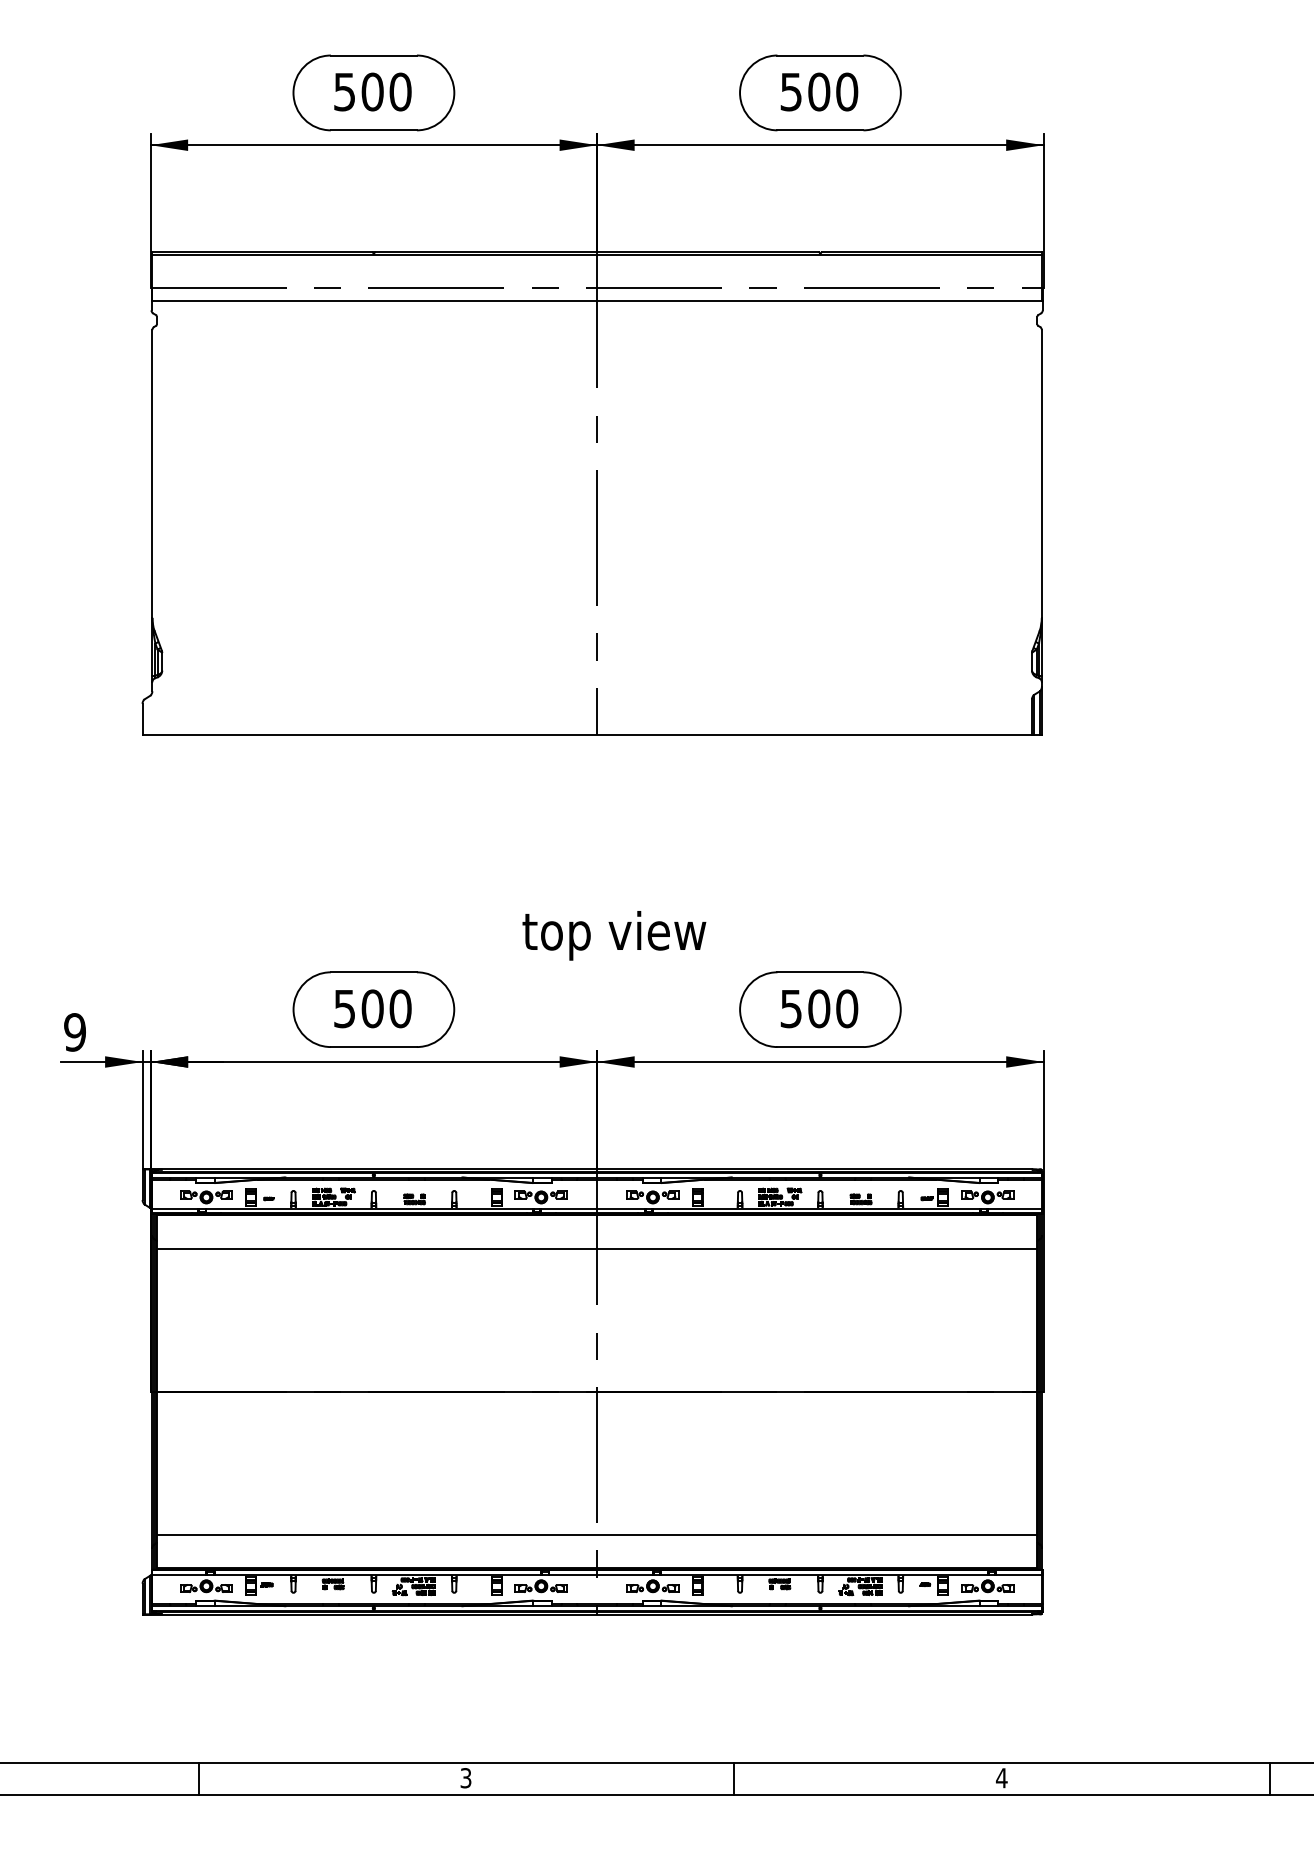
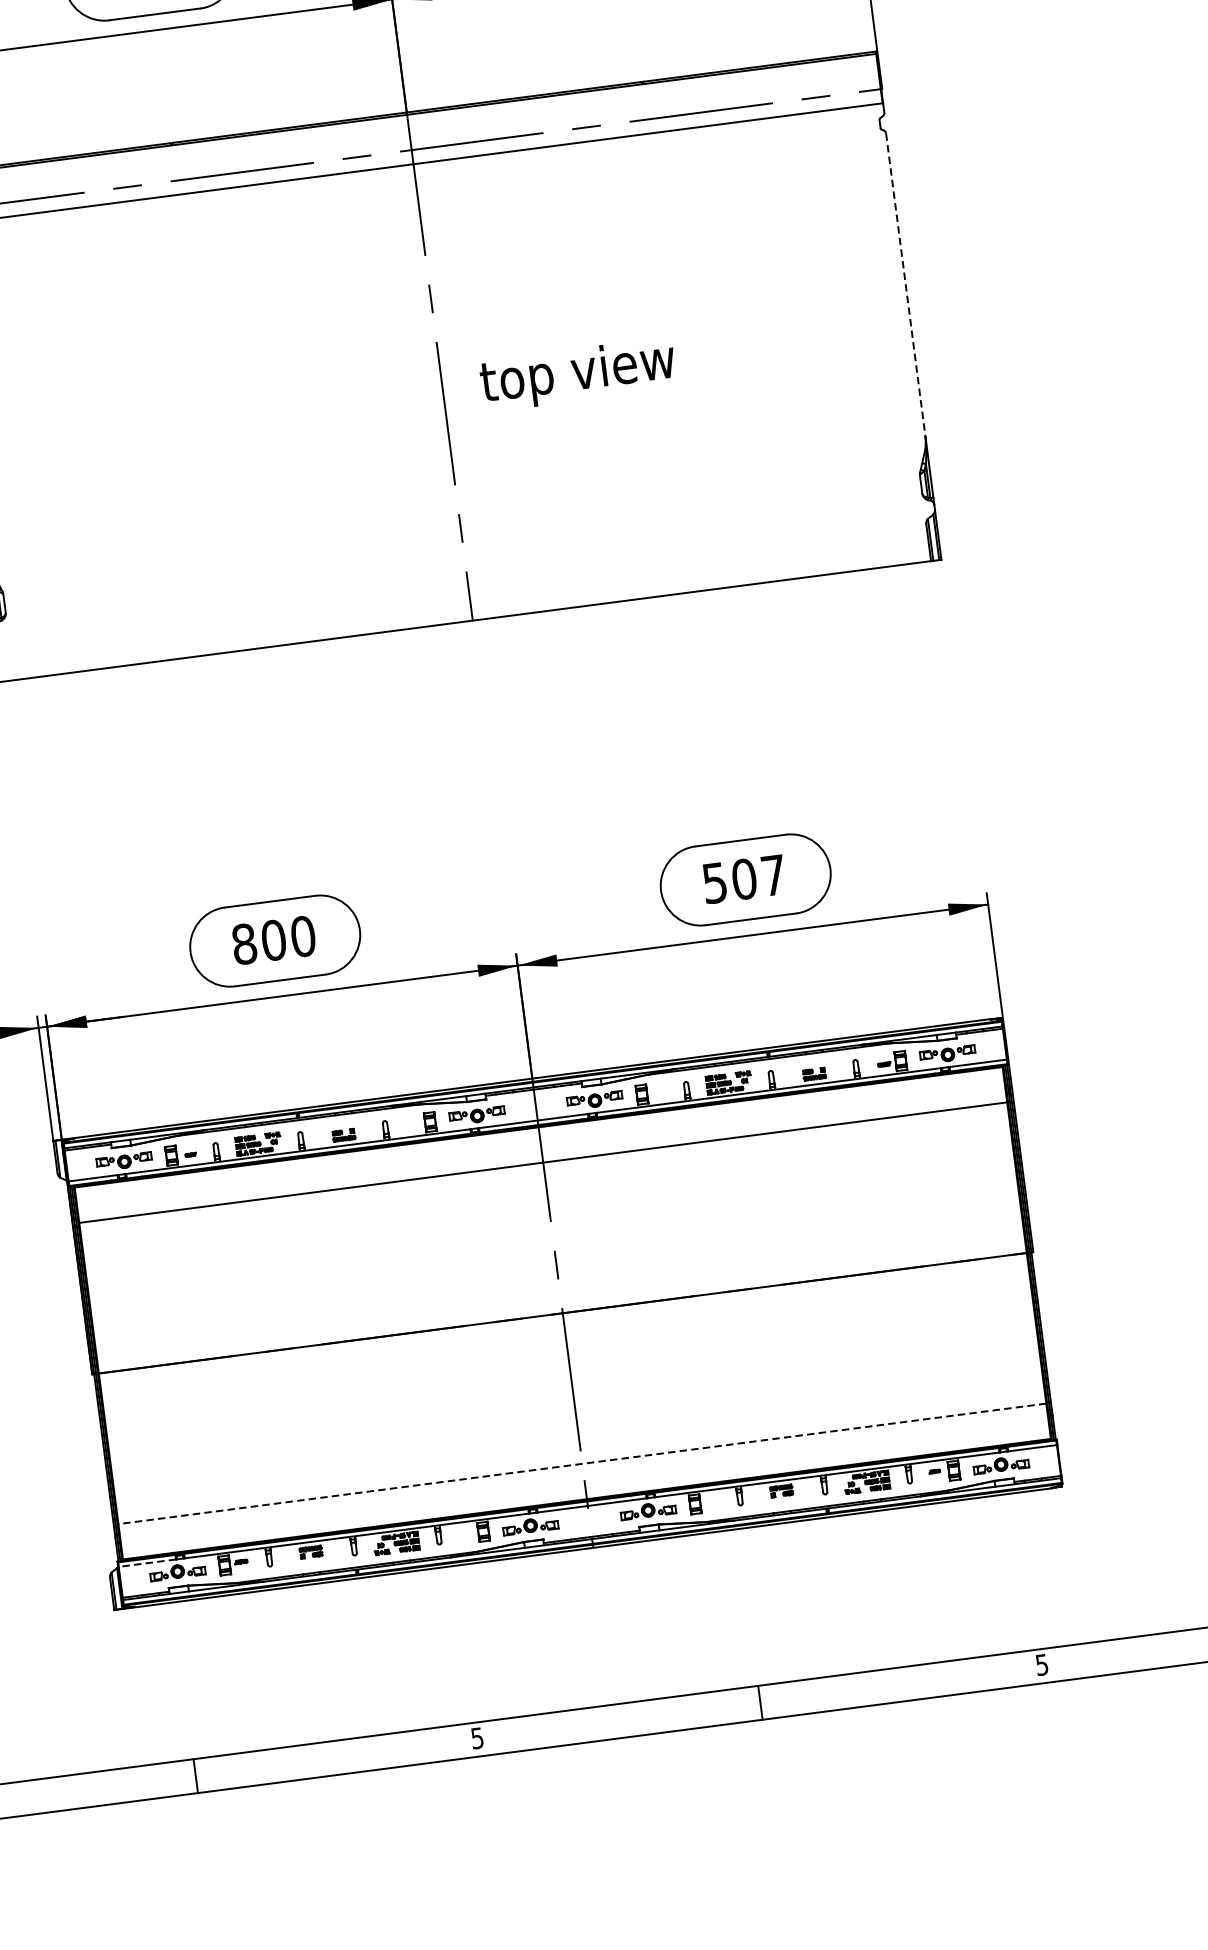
line: (1041, 473) -> (905, 284), solid -> dashed
text: (614, 935) -> (578, 374), moved
text: (344, 1008) -> (244, 943), 500 -> 800
text: (847, 1008) -> (774, 875), 500 -> 507
line: (596, 1534) -> (581, 1463), solid -> dashed
line: (178, 1574) -> (146, 1562), solid -> dashed
text: (466, 1777) -> (477, 1737), 3 -> 5
text: (1001, 1778) -> (1041, 1665), 4 -> 5

